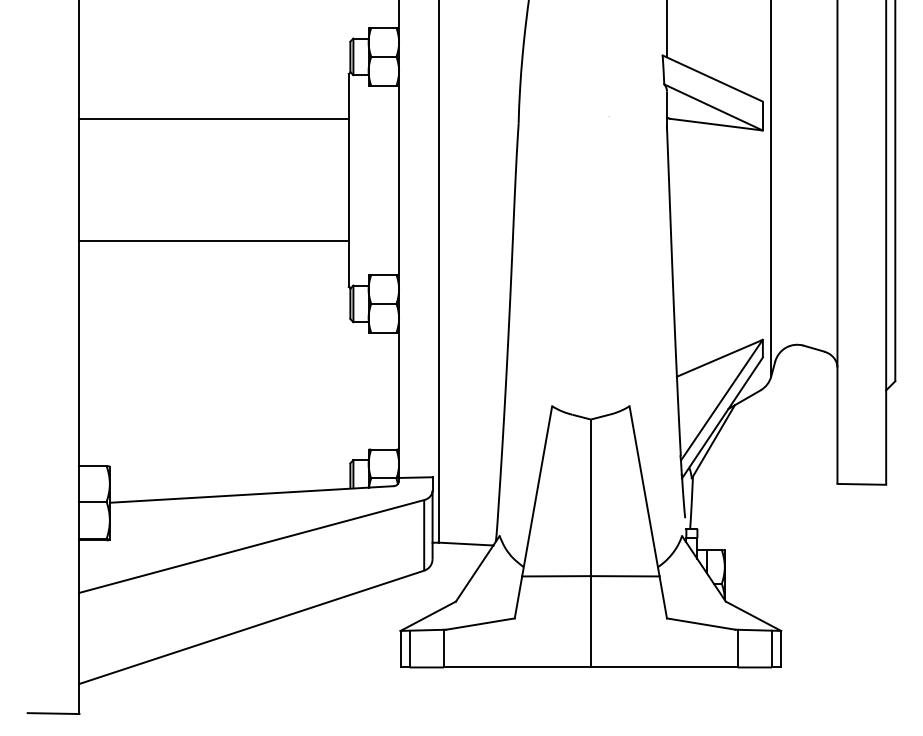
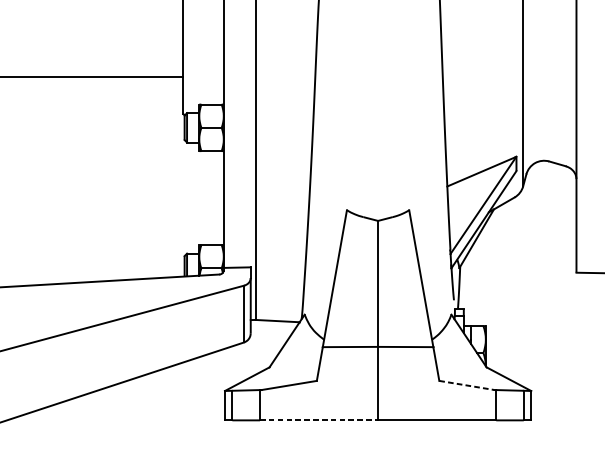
line: (701, 624) -> (467, 385), solid -> dashed
line: (517, 667) -> (319, 420), solid -> dashed

